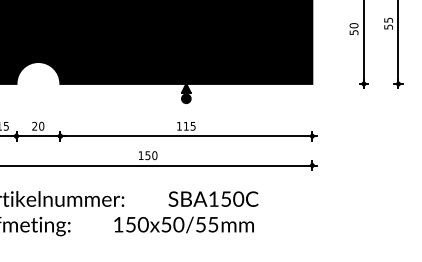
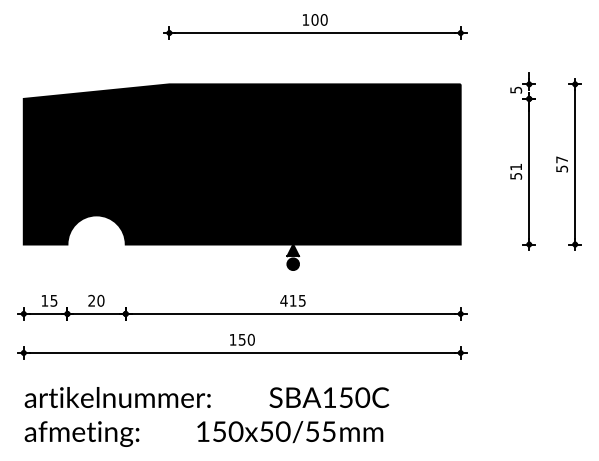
text: (388, 19) -> (562, 159), 55 -> 57
text: (354, 25) -> (516, 166), 50 -> 51
text: (179, 126) -> (283, 300), 115 -> 415

